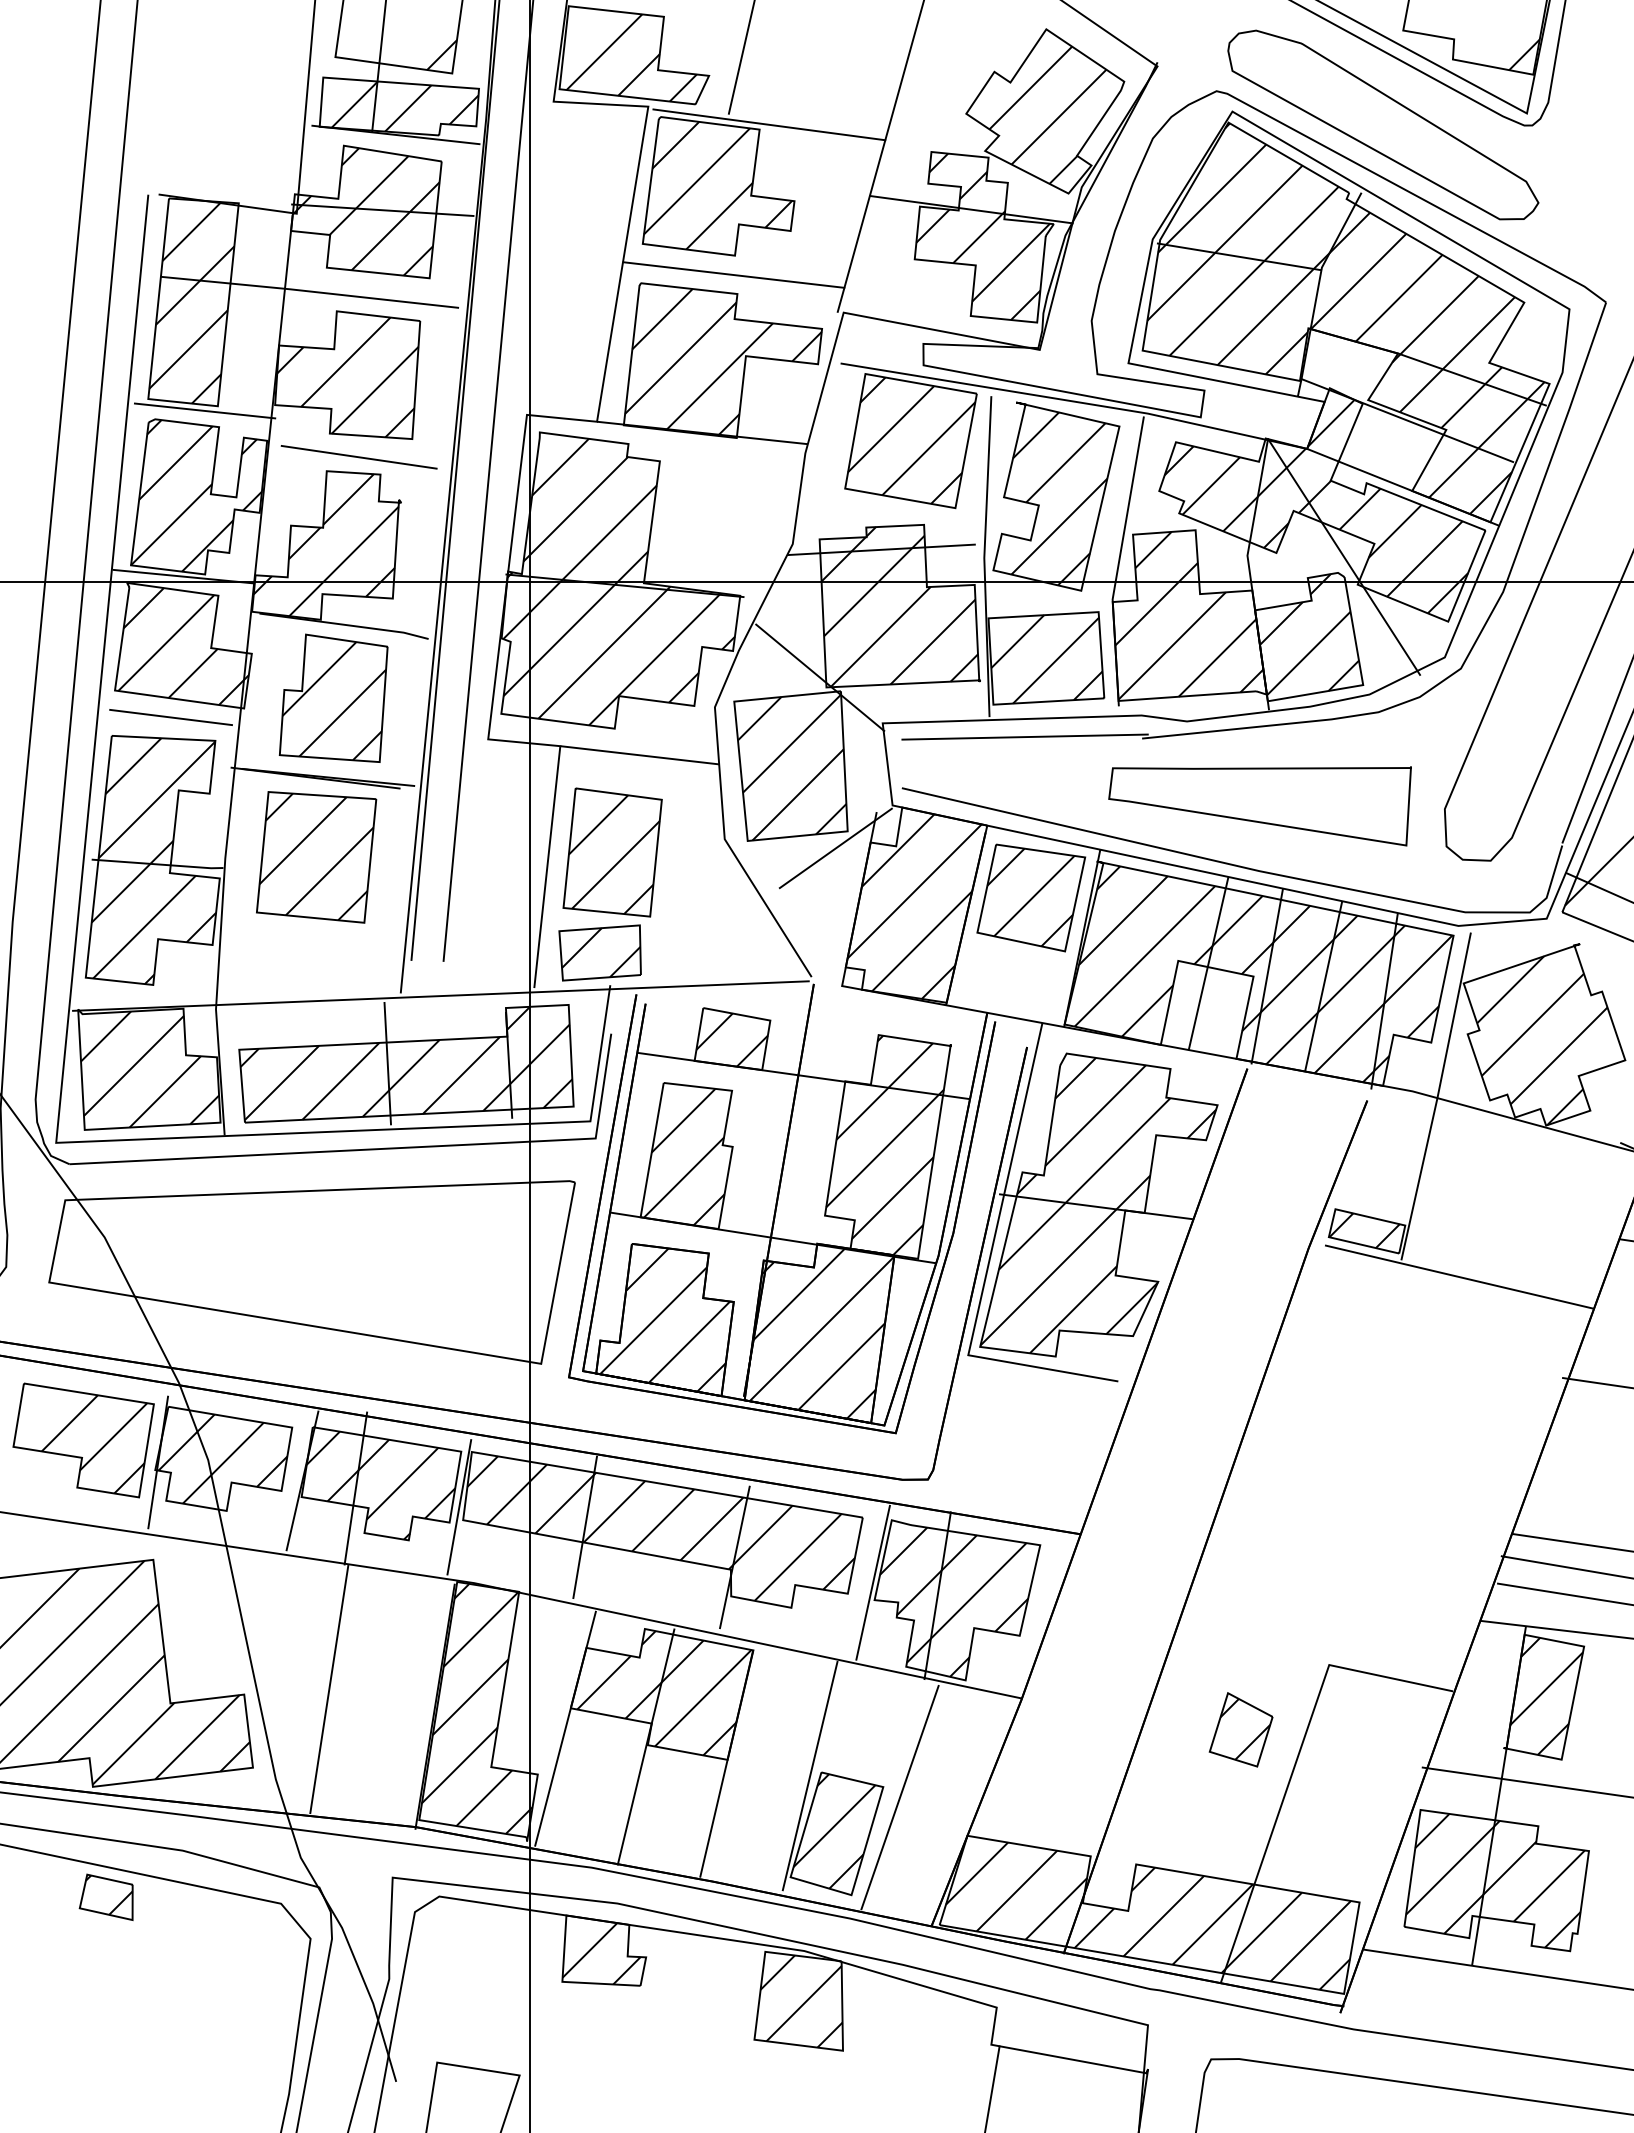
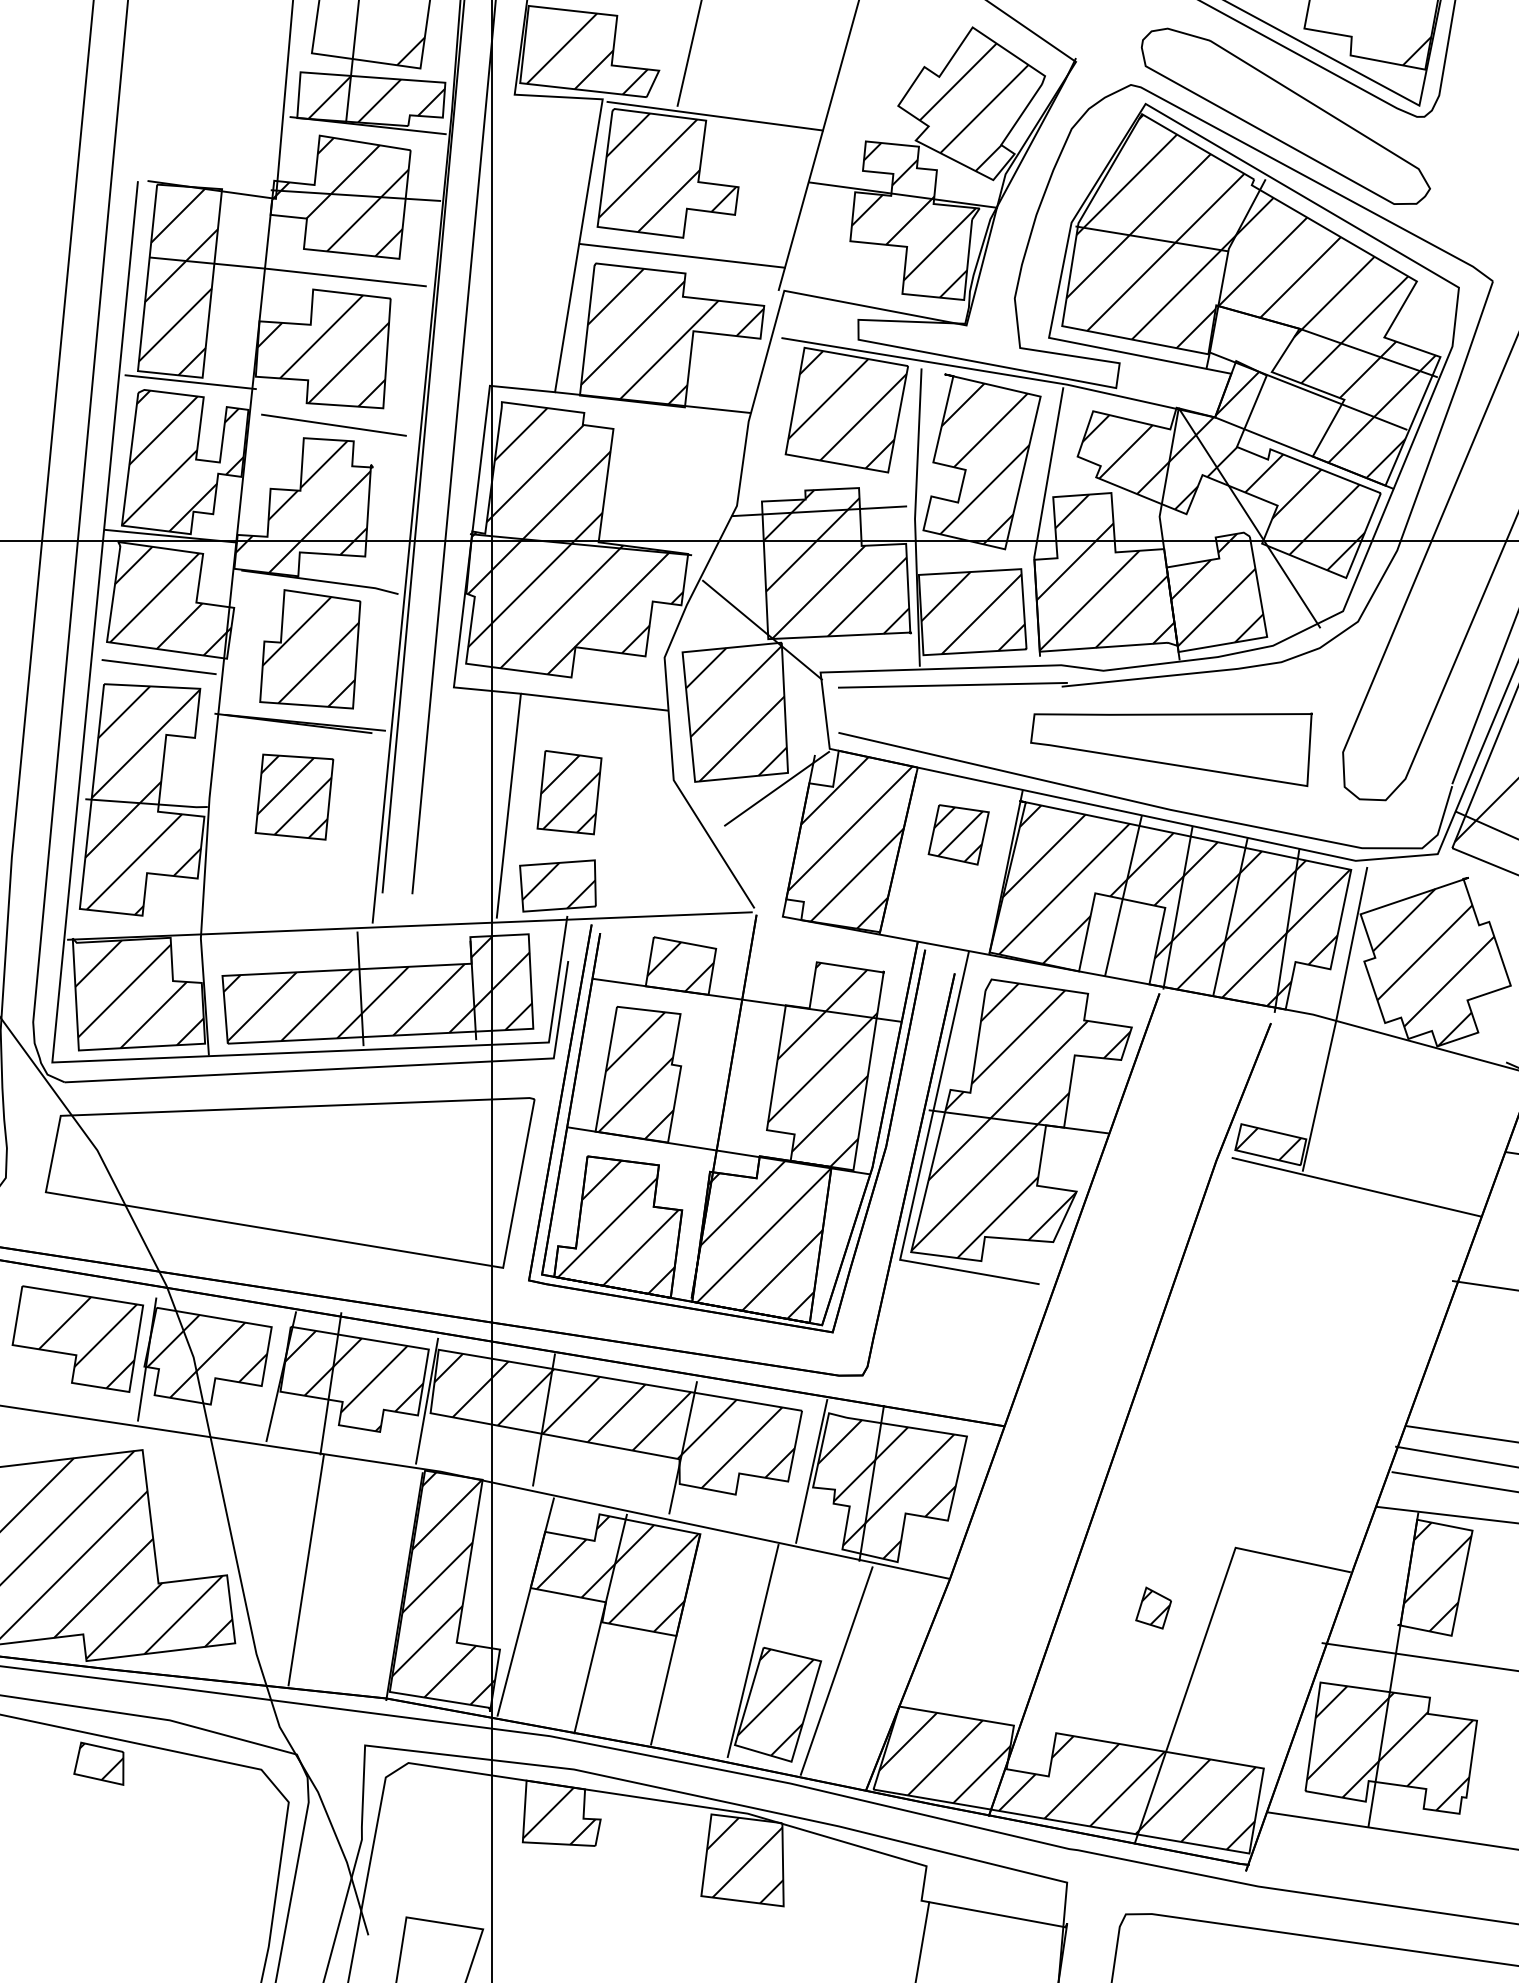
part: (612, 852) -> (569, 792), size x0.7
part: (316, 857) -> (294, 797), size x0.7
part: (1031, 897) -> (958, 834), size x0.6
part: (1240, 1729) -> (1153, 1607), size x0.6

